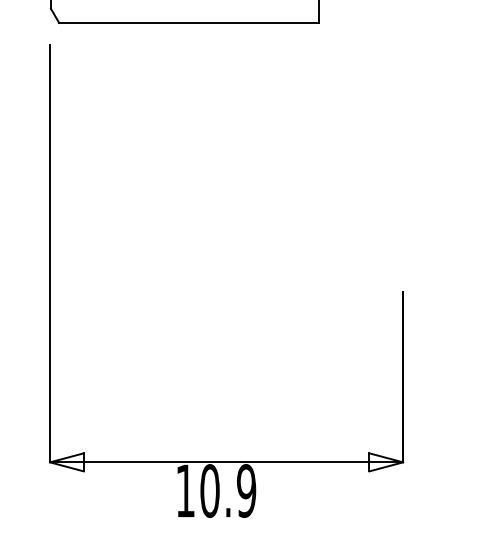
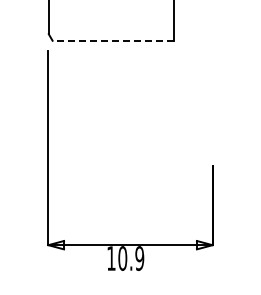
line: (187, 22) -> (112, 40), solid -> dashed

